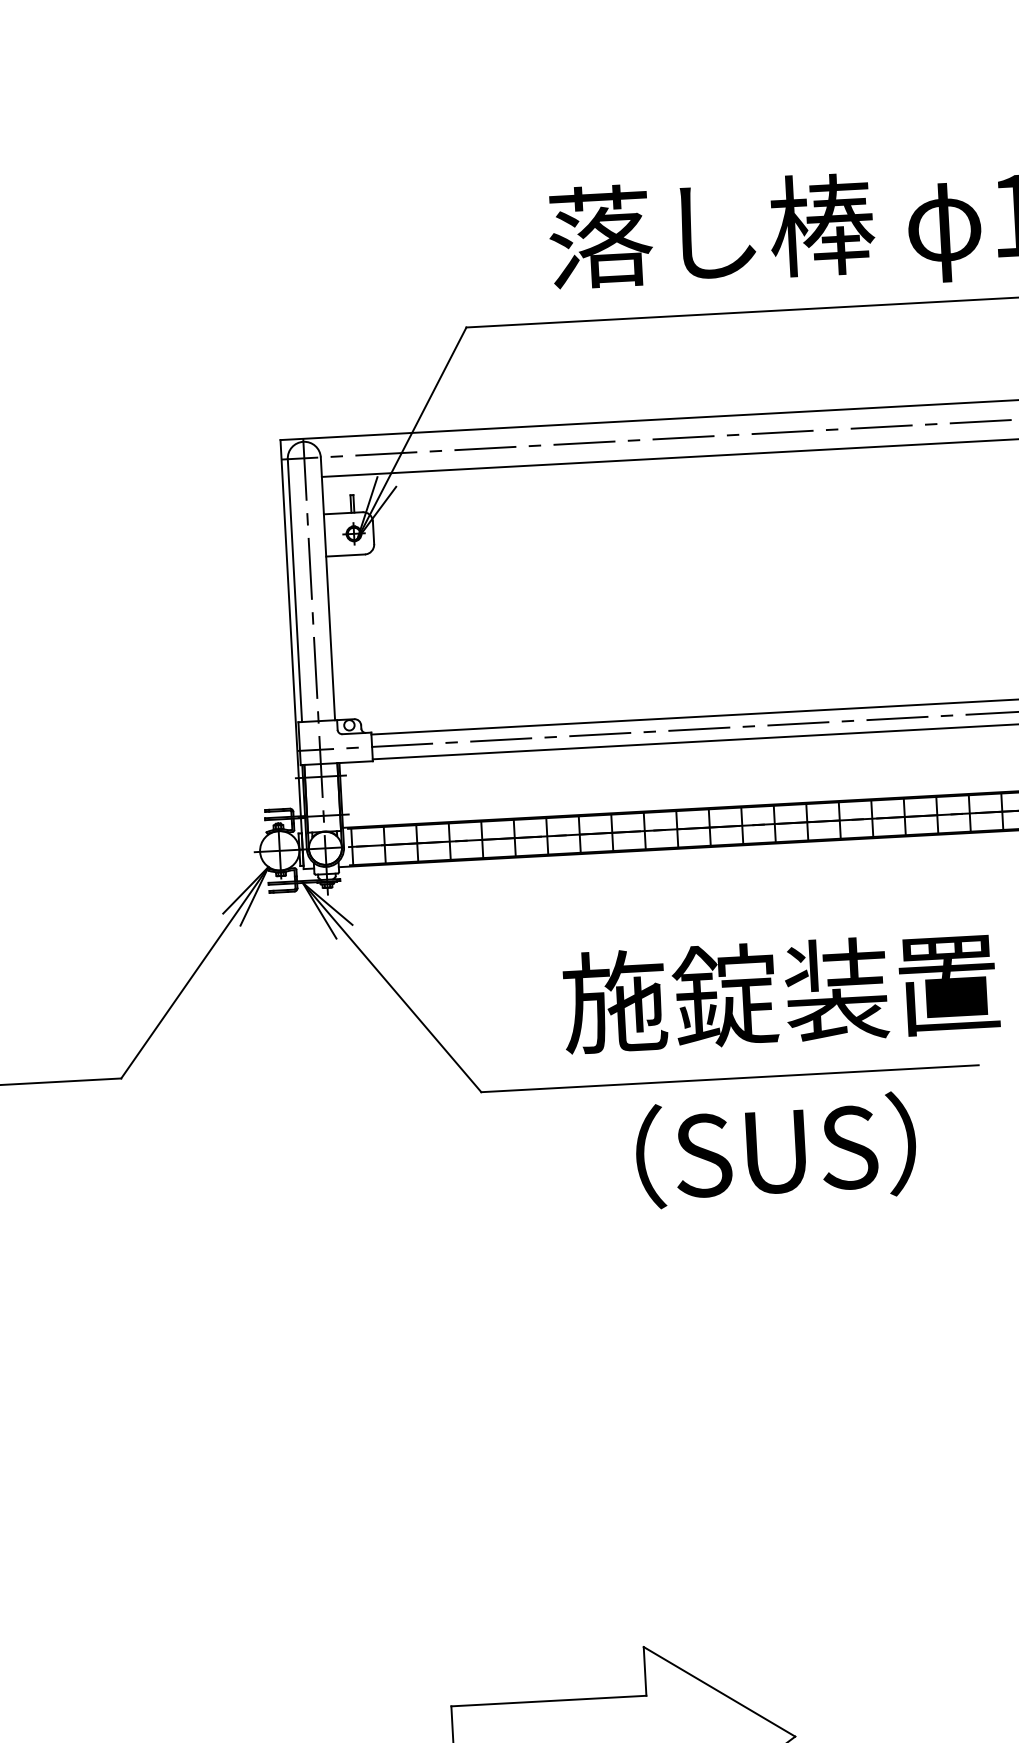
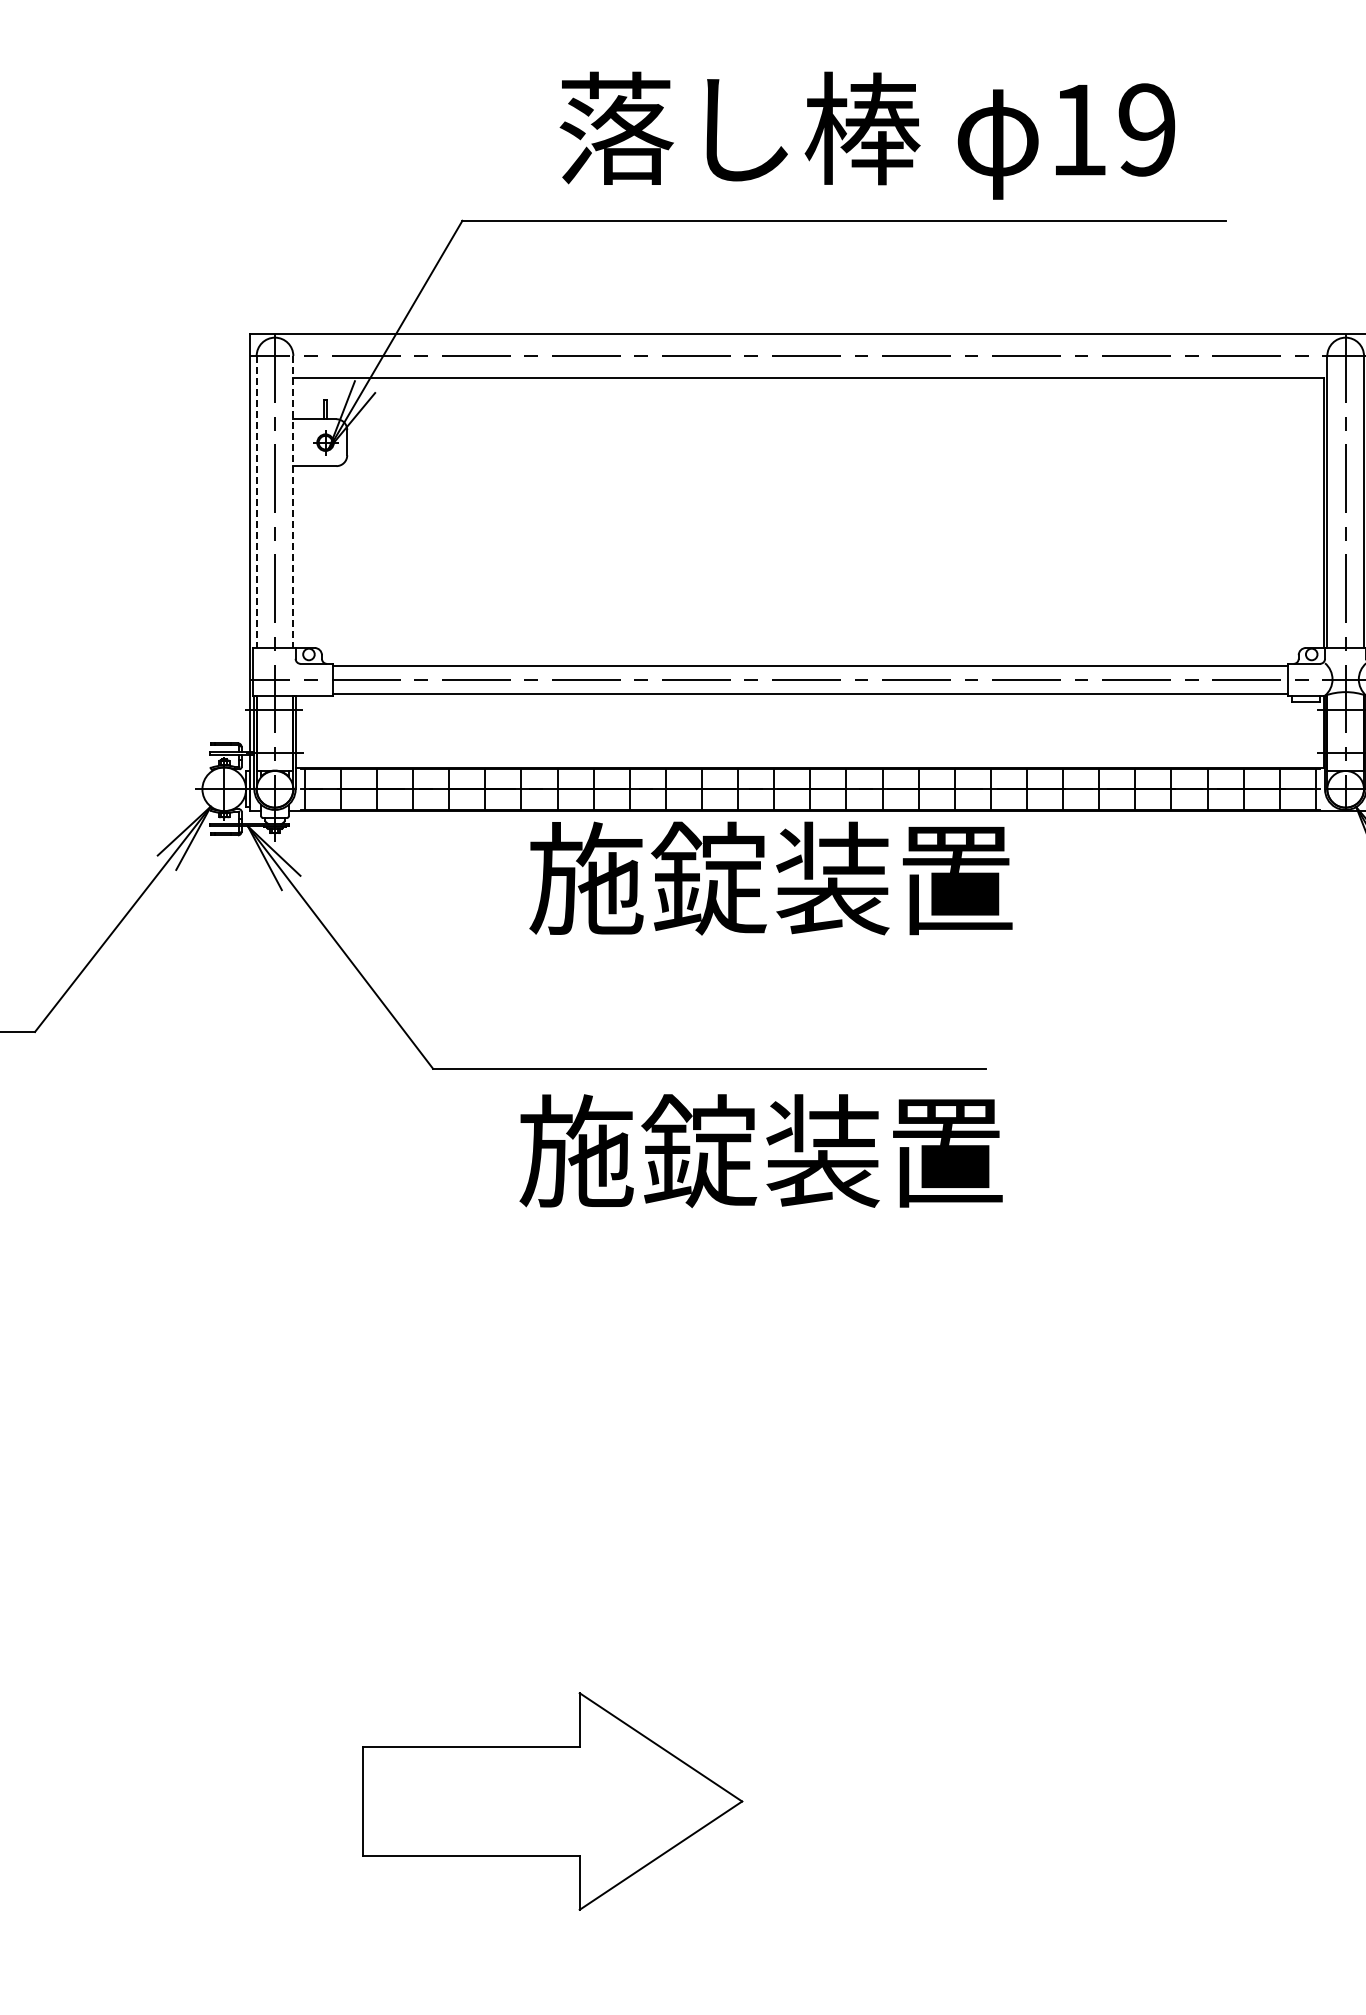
line: (328, 589) -> (293, 502), solid -> dashed
line: (294, 591) -> (256, 502), solid -> dashed
text: (780, 992) -> (770, 878), moved
text: (780, 1149) -> (760, 1150), （SUS） -> 施錠装置

